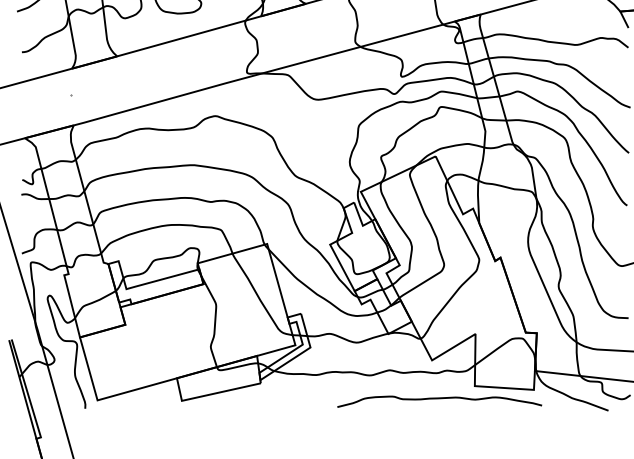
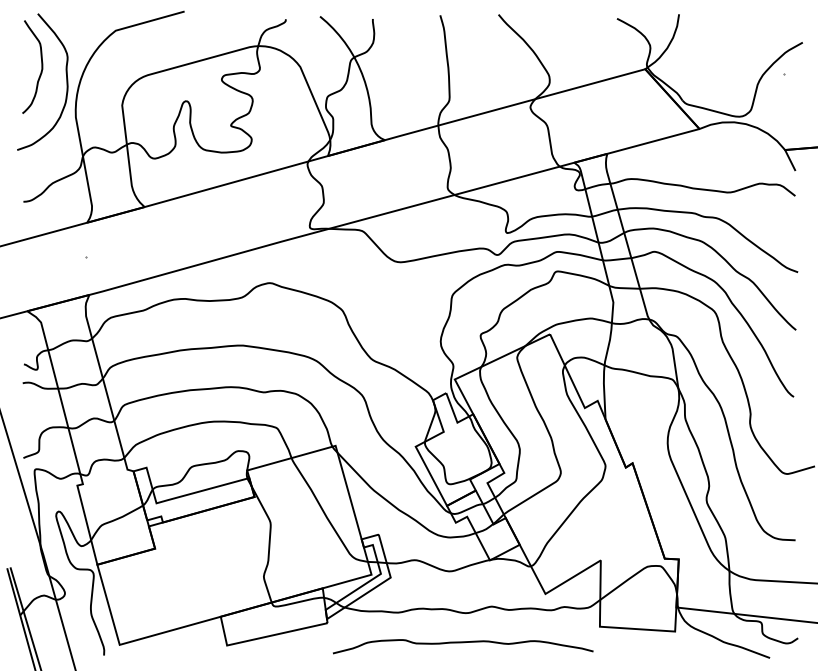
curve: (439, 399) -> (463, 643), moved

